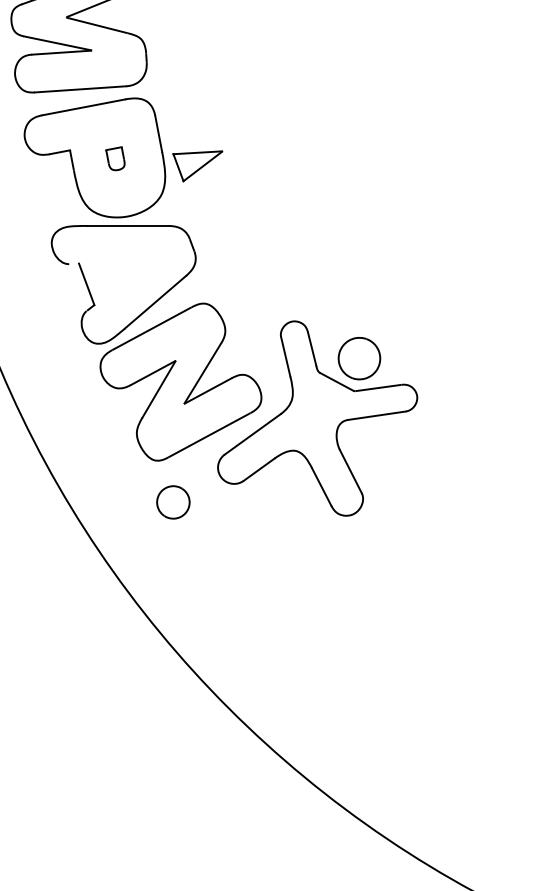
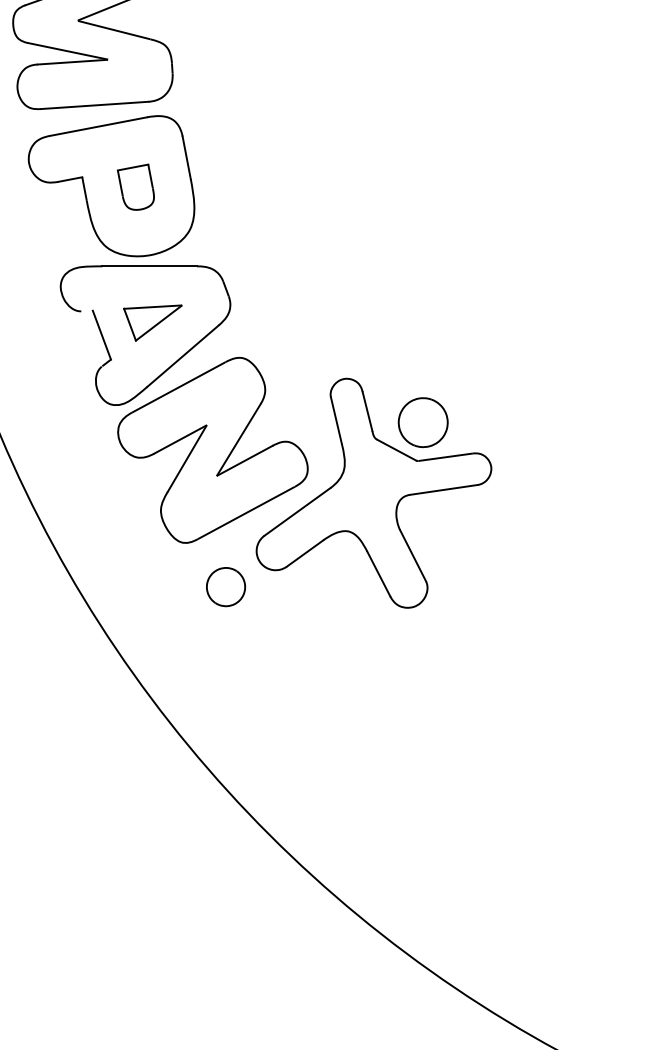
part: (115, 158) -> (135, 186), size x1.67
part: (197, 165) -> (152, 322), moved
part: (173, 502) -> (226, 587), moved

